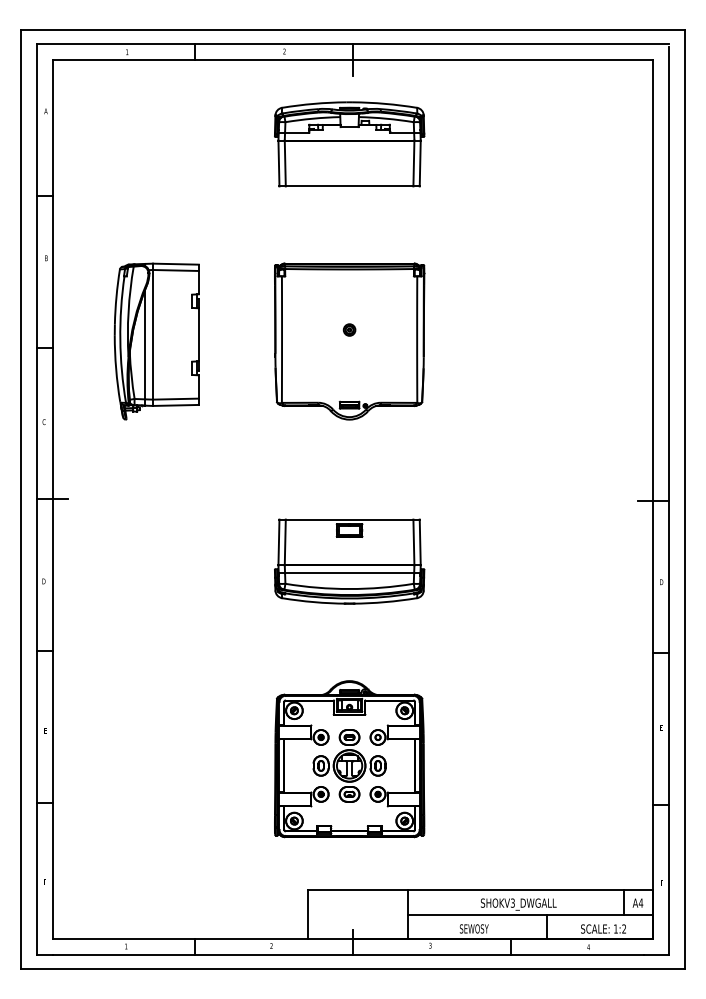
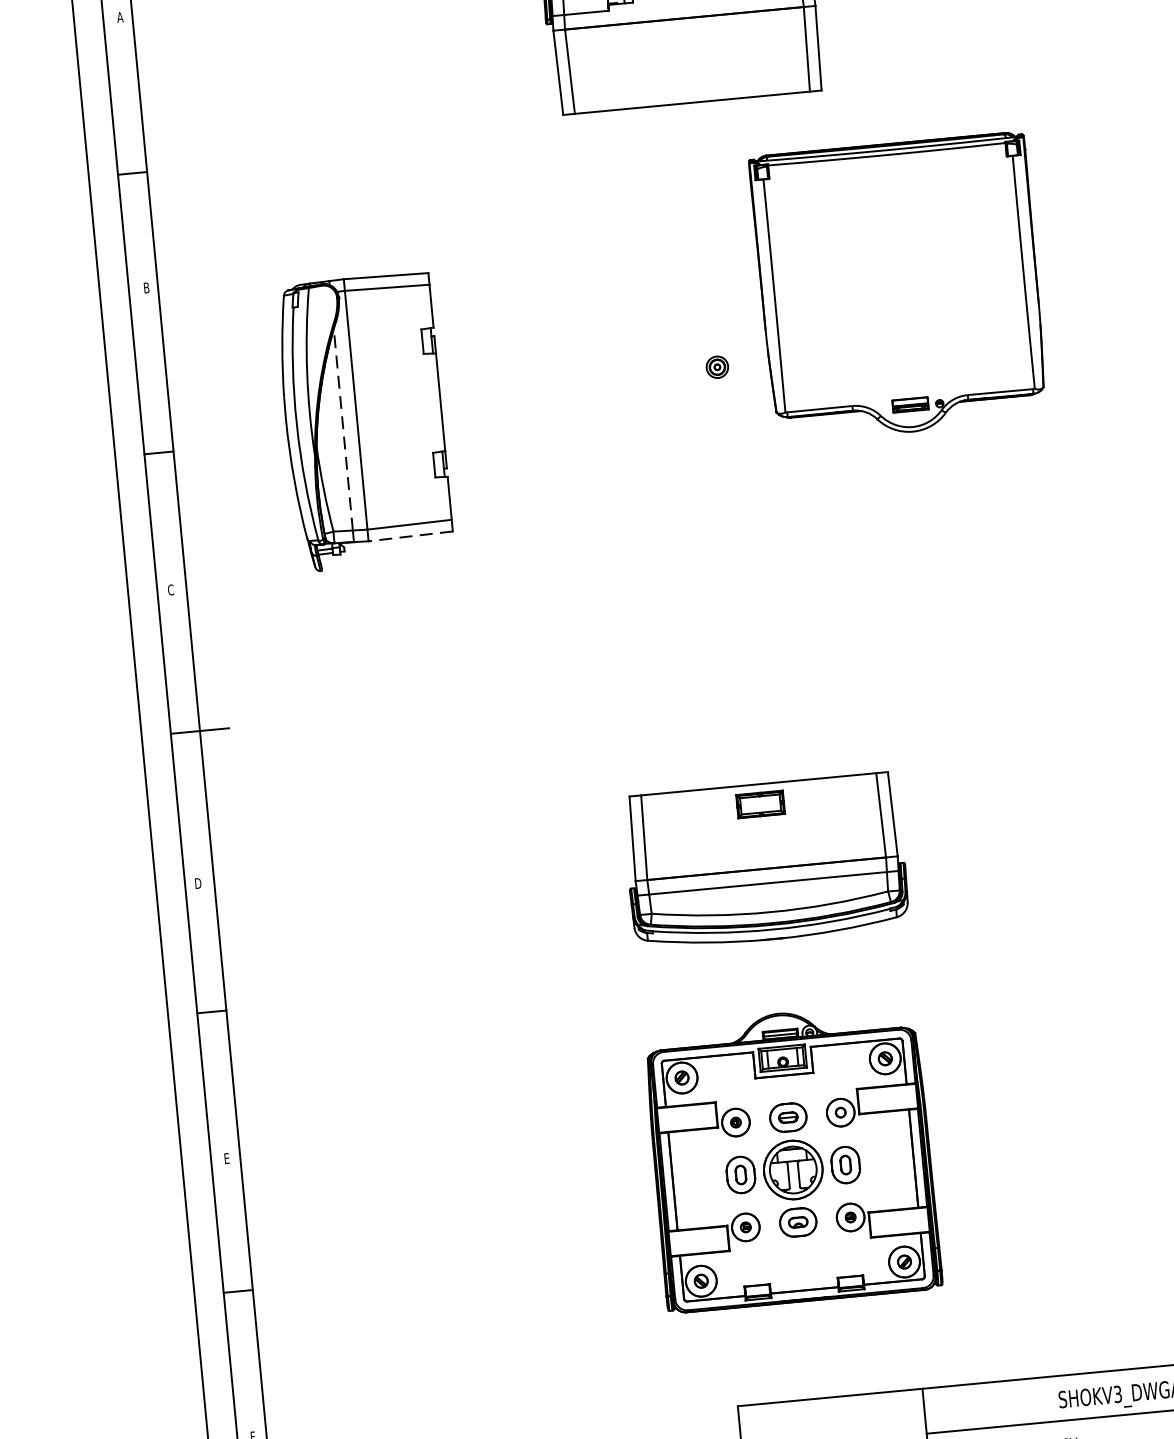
part: (349, 341) -> (899, 287), moved
line: (145, 344) -> (344, 429), solid -> dashed
line: (175, 405) -> (409, 536), solid -> dashed
part: (349, 561) -> (765, 861), moved

